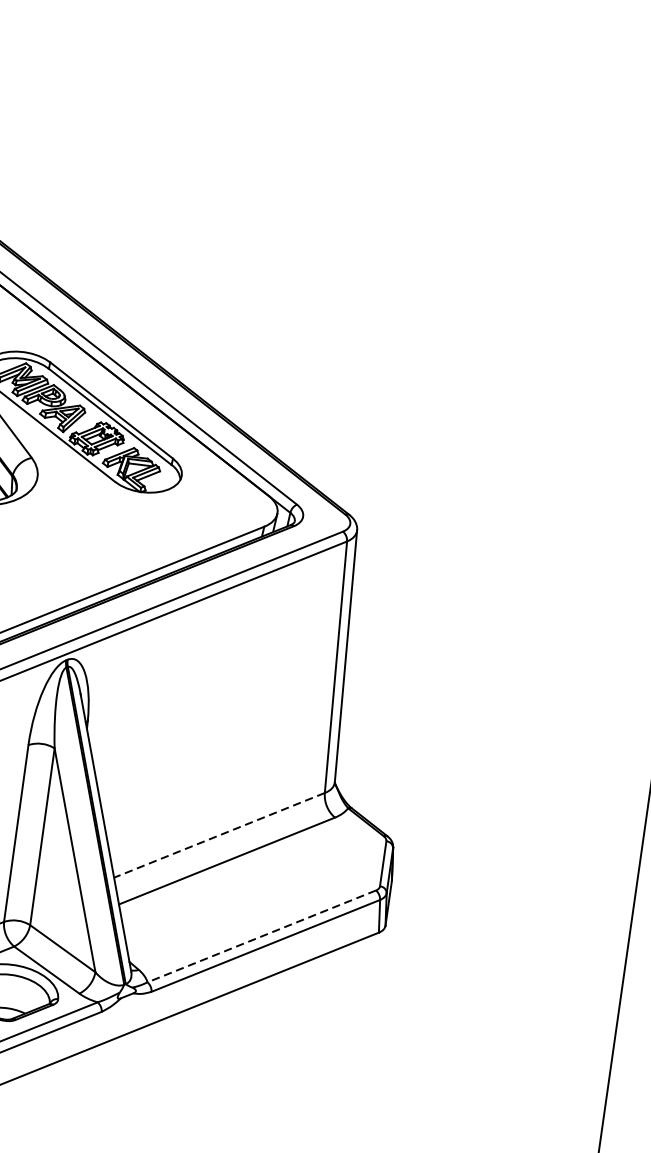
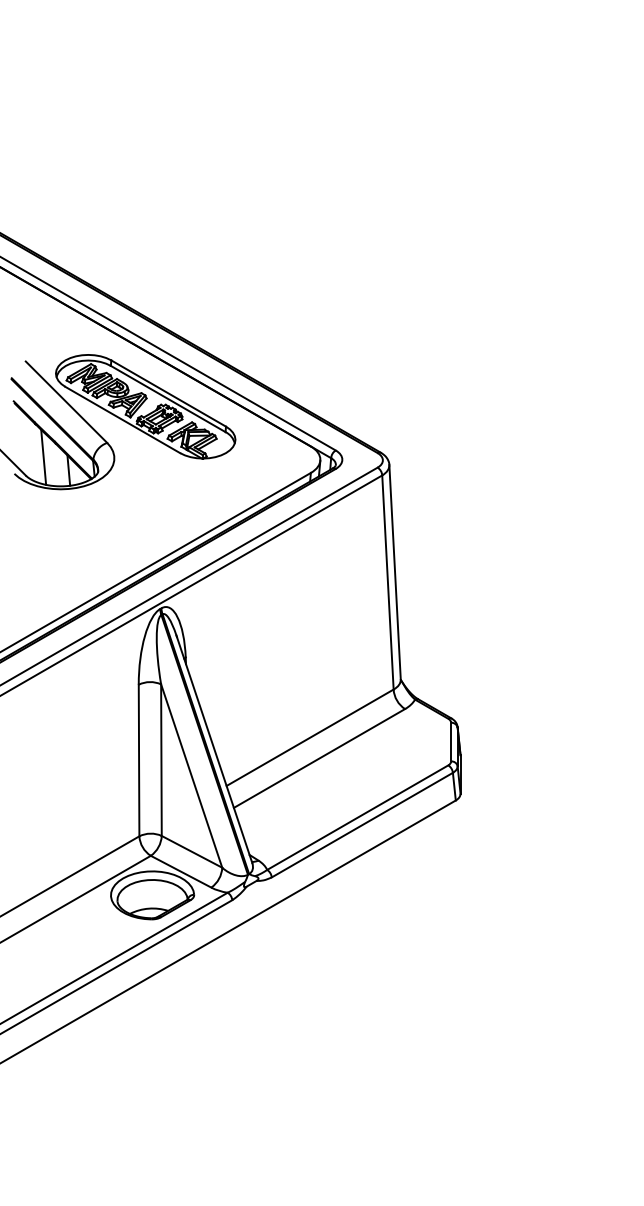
line: (218, 836) -> (309, 738), dashed -> solid
line: (261, 936) -> (357, 817), dashed -> solid

